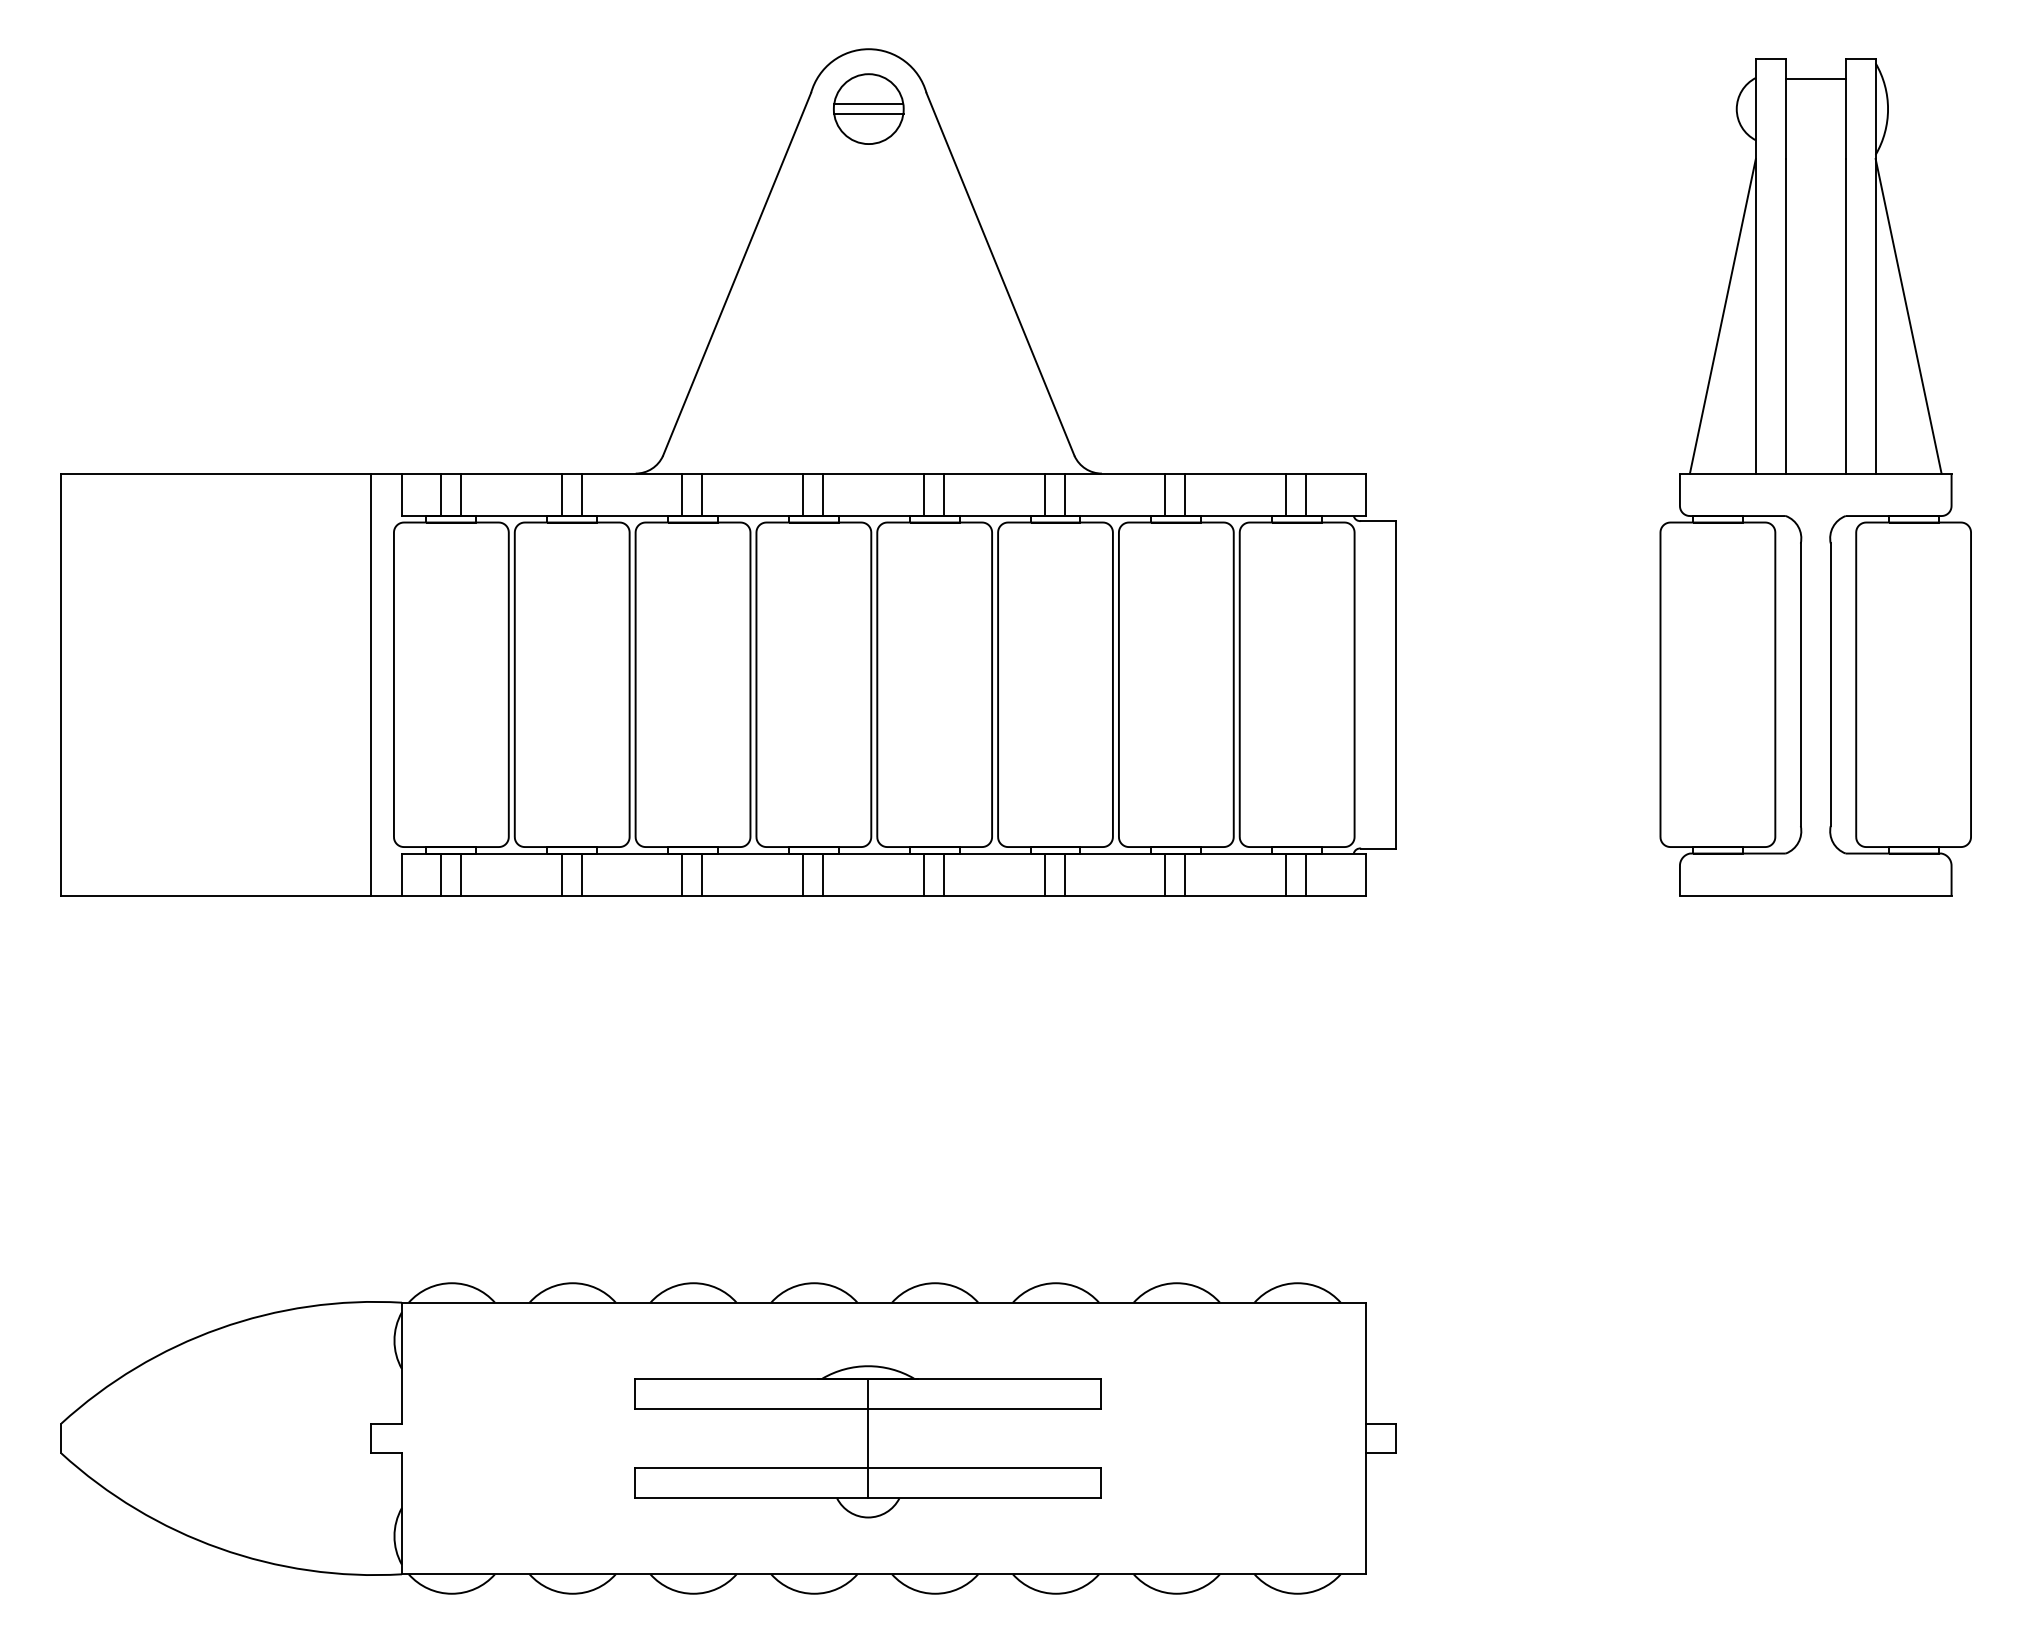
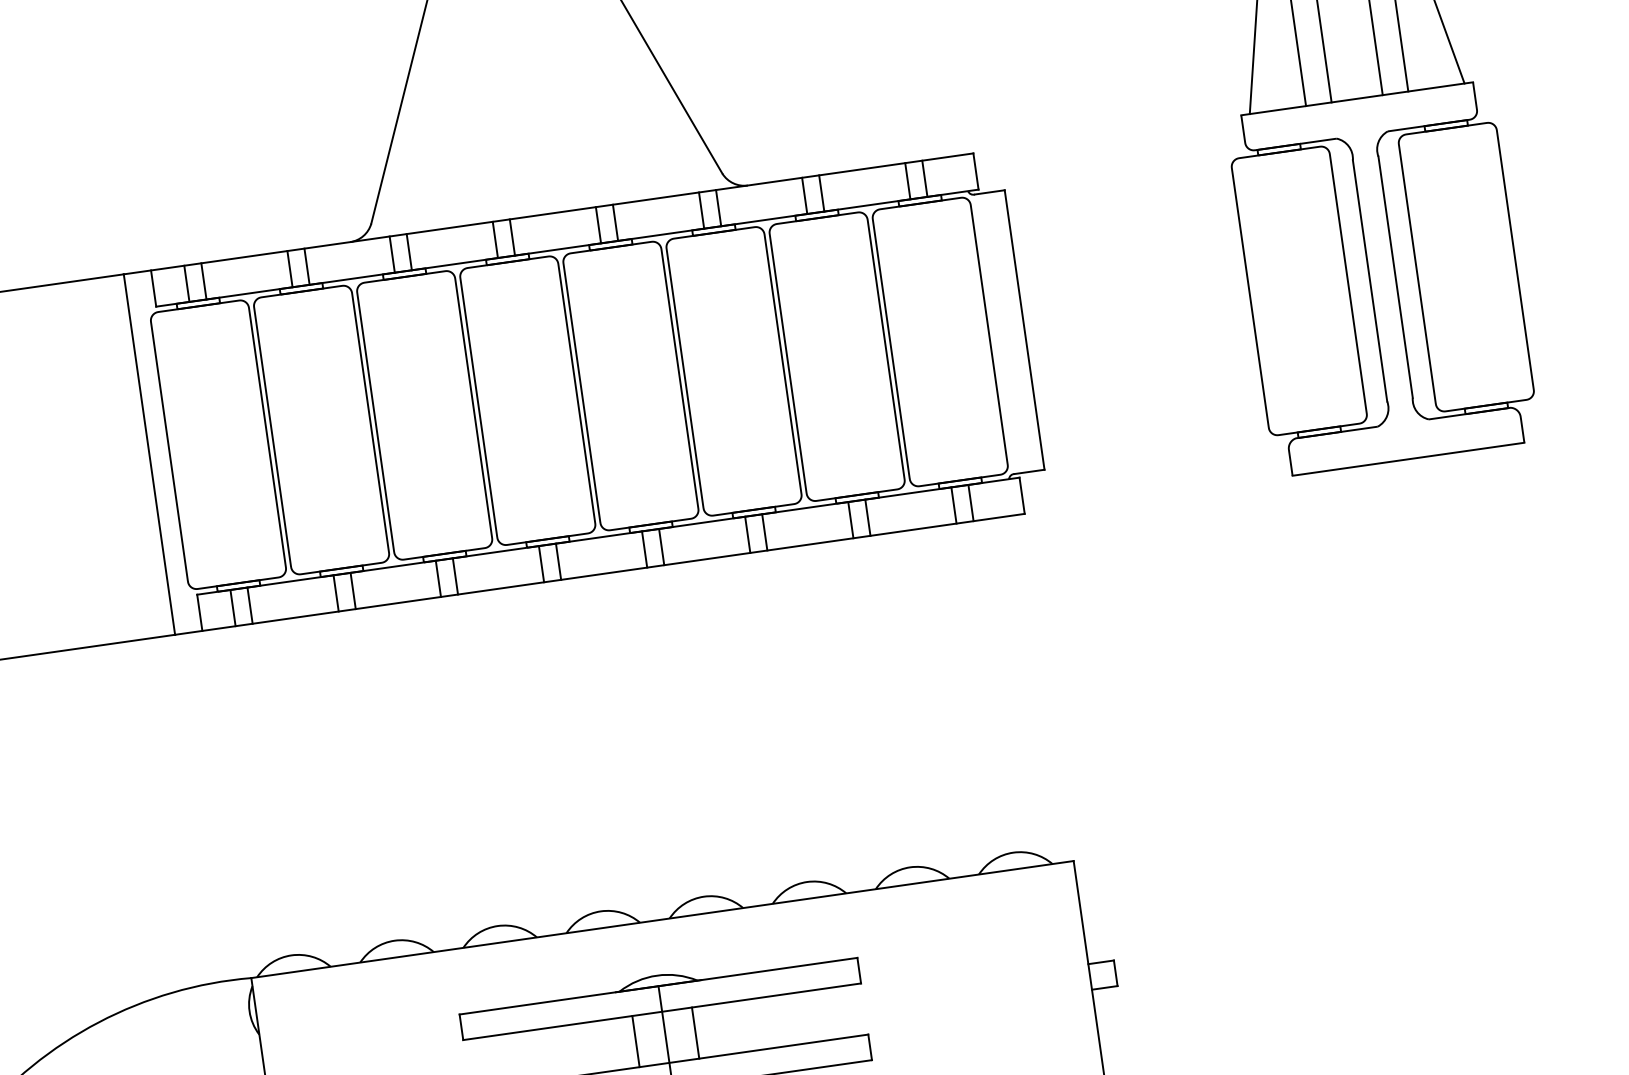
line: (833, 1438) -> (636, 1041), added
line: (903, 1438) -> (695, 1033), added

